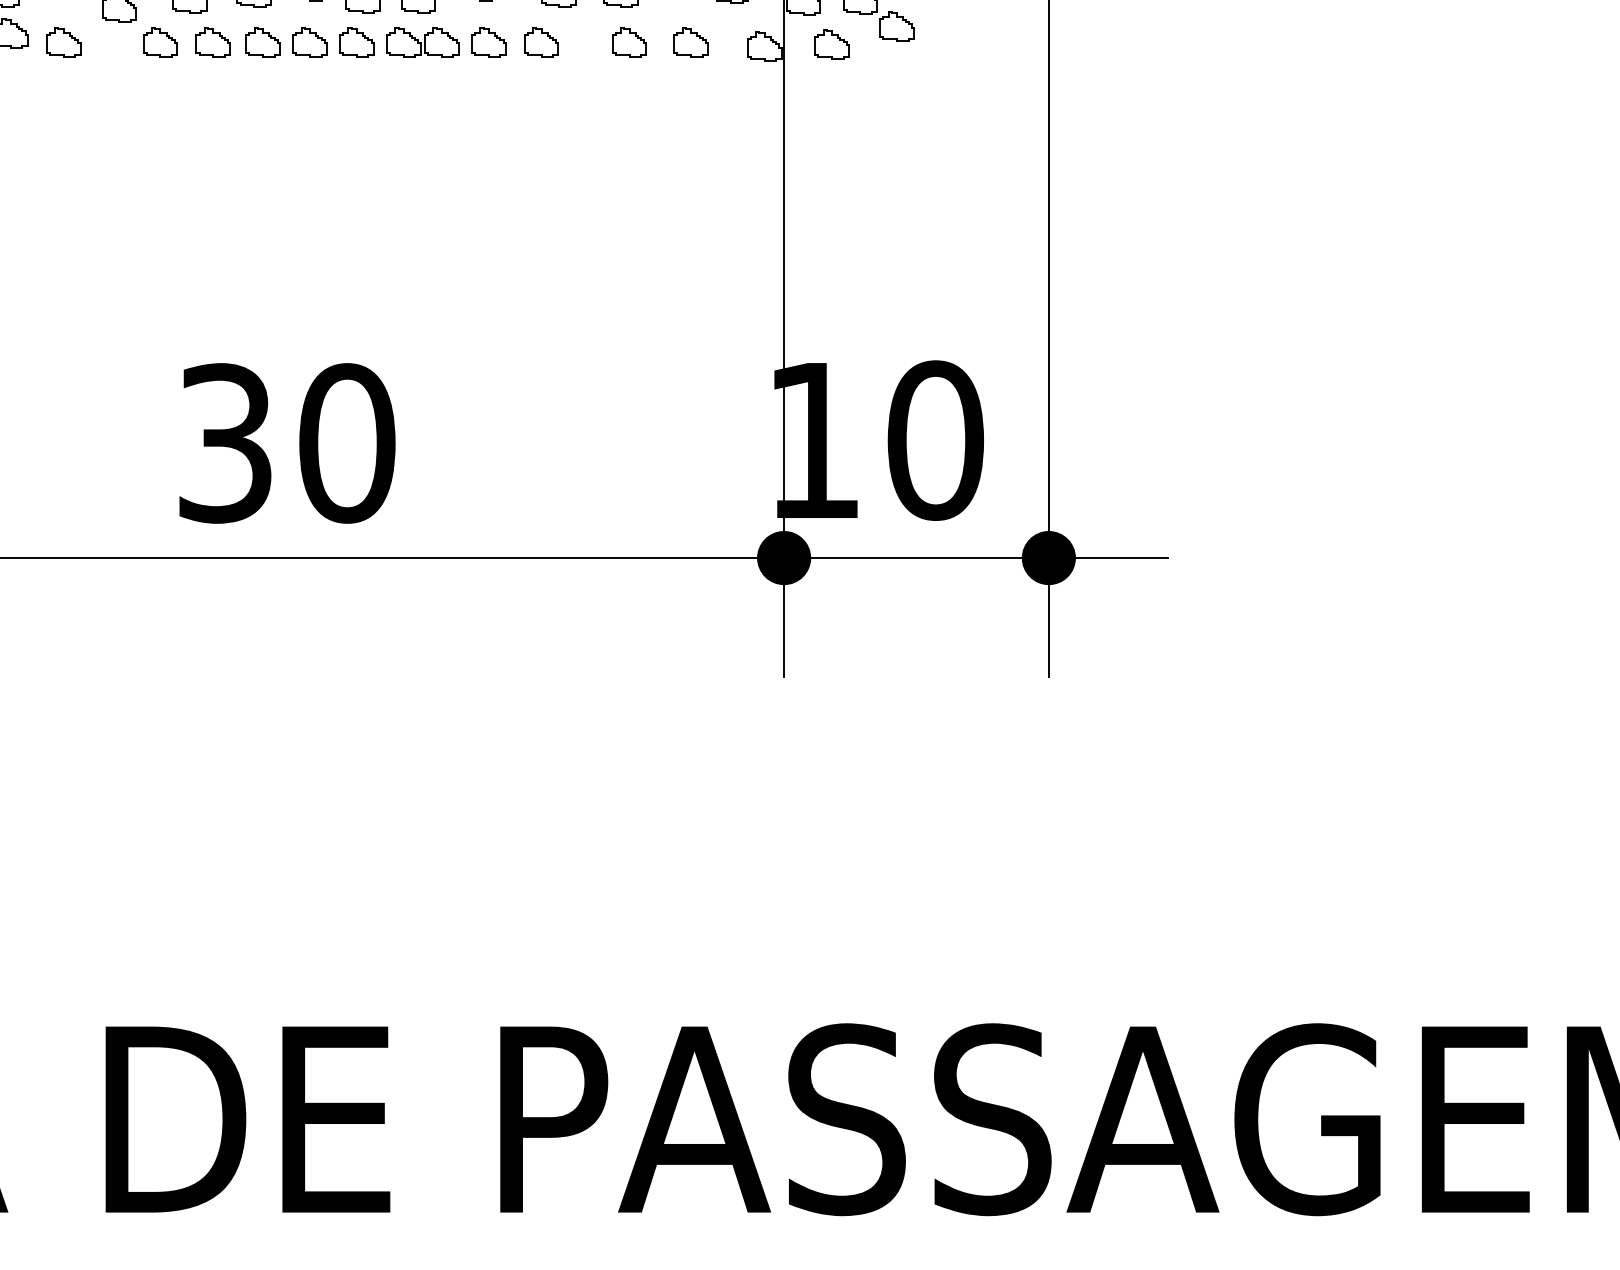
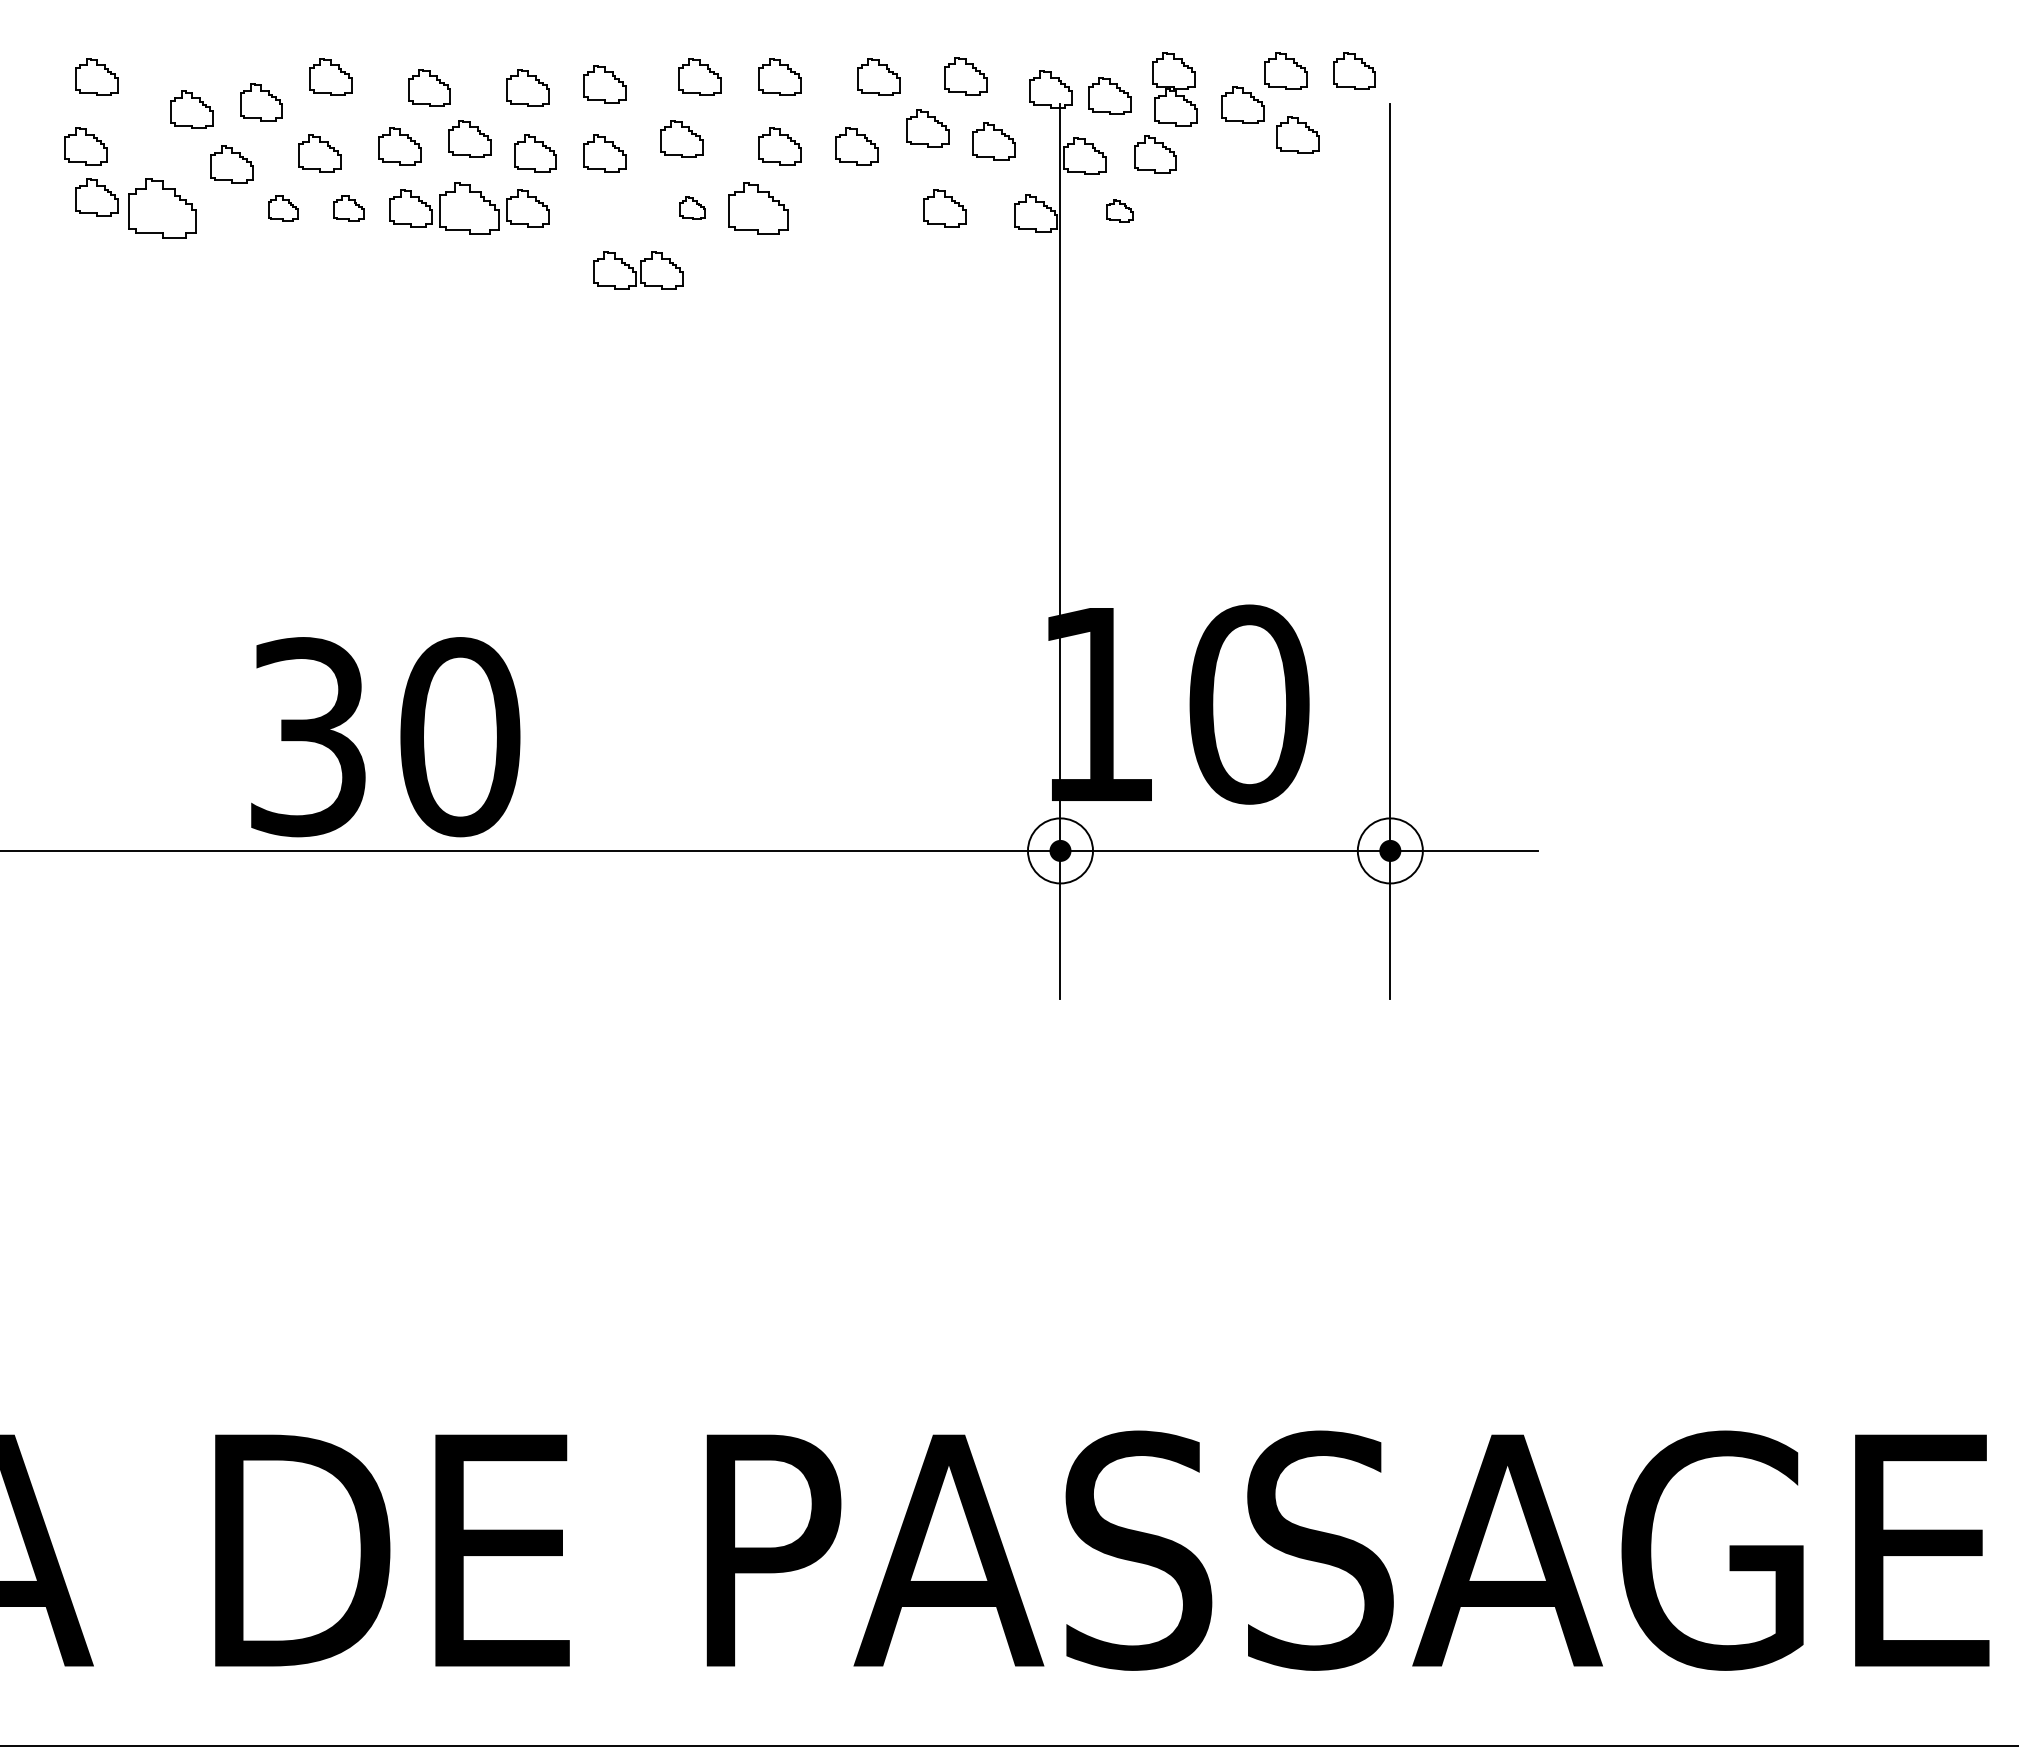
part: (896, 26) -> (1200, 188), removed
part: (63, 42) -> (162, 208), size x1.6
part: (159, 42) -> (282, 208), size x0.7
part: (212, 42) -> (348, 208), size x0.7
part: (309, 42) -> (469, 208), size x1.4
part: (422, 42) -> (638, 270), moved
part: (488, 42) -> (692, 208), size x0.6
part: (540, 42) -> (757, 208), size x1.4
part: (629, 42) -> (867, 208), removed
part: (831, 44) -> (1119, 210), size x0.6
text: (287, 443) -> (385, 737), moved
fill: (784, 557) -> (1060, 850), removed
fill: (1048, 557) -> (1389, 850), removed

